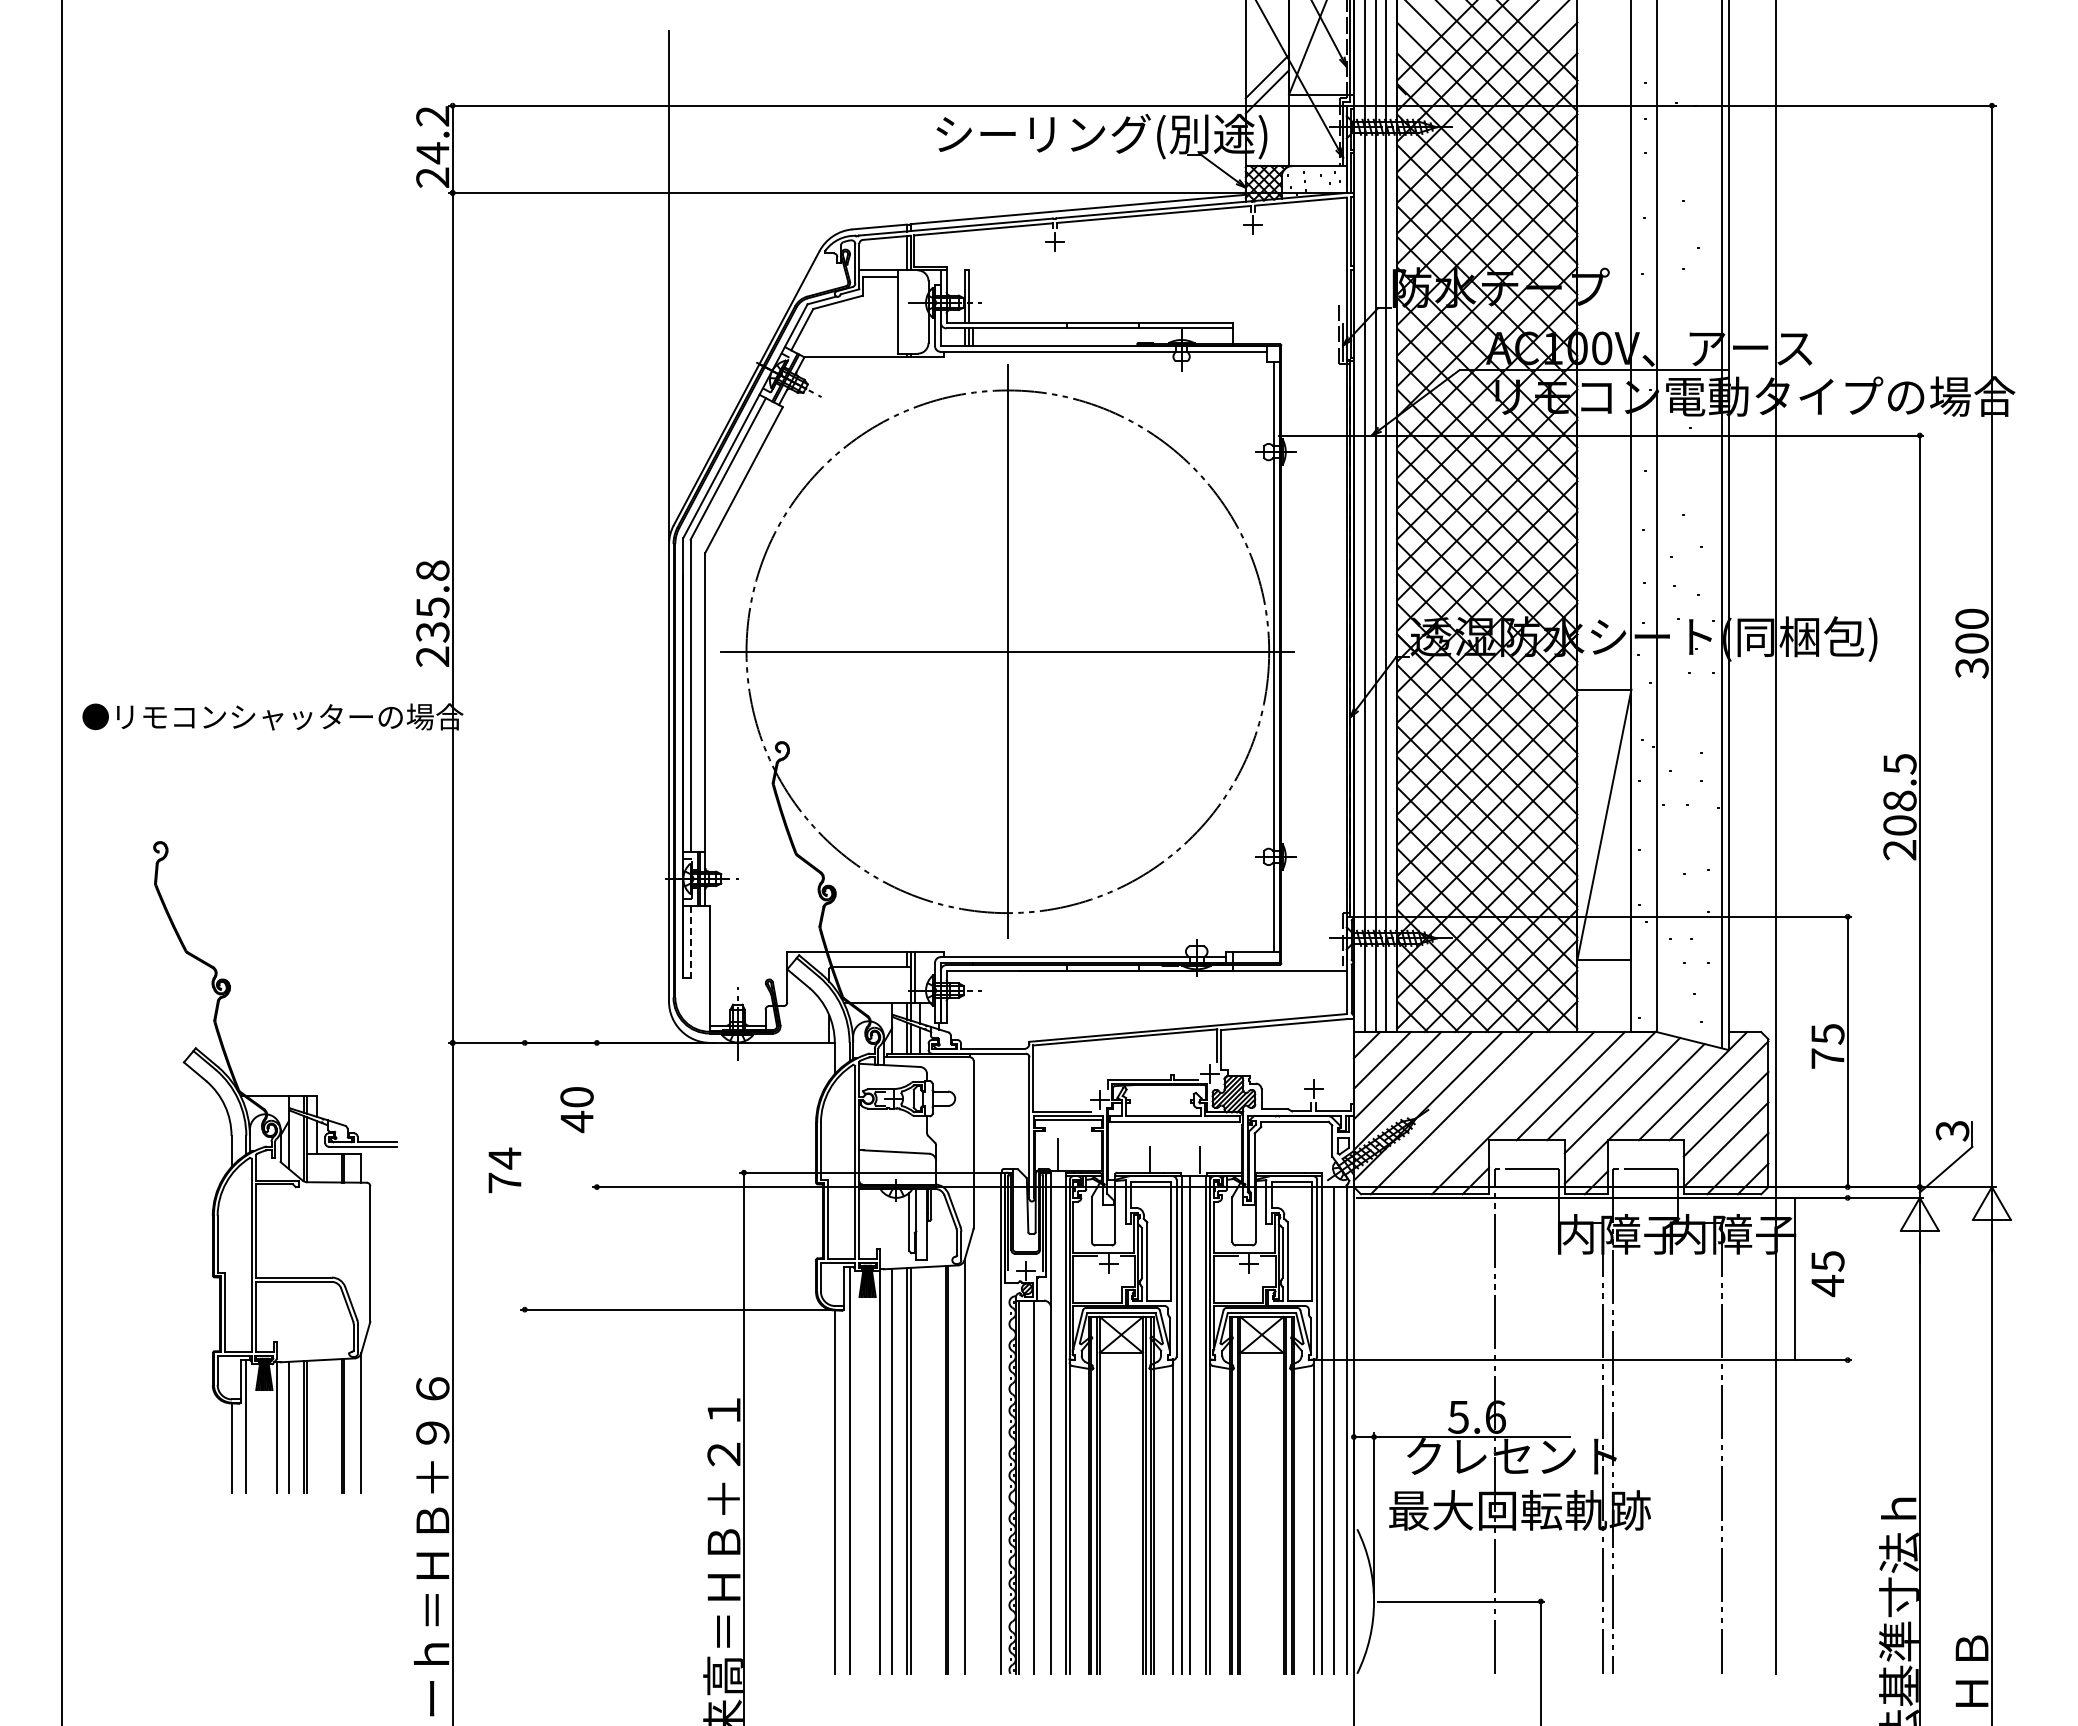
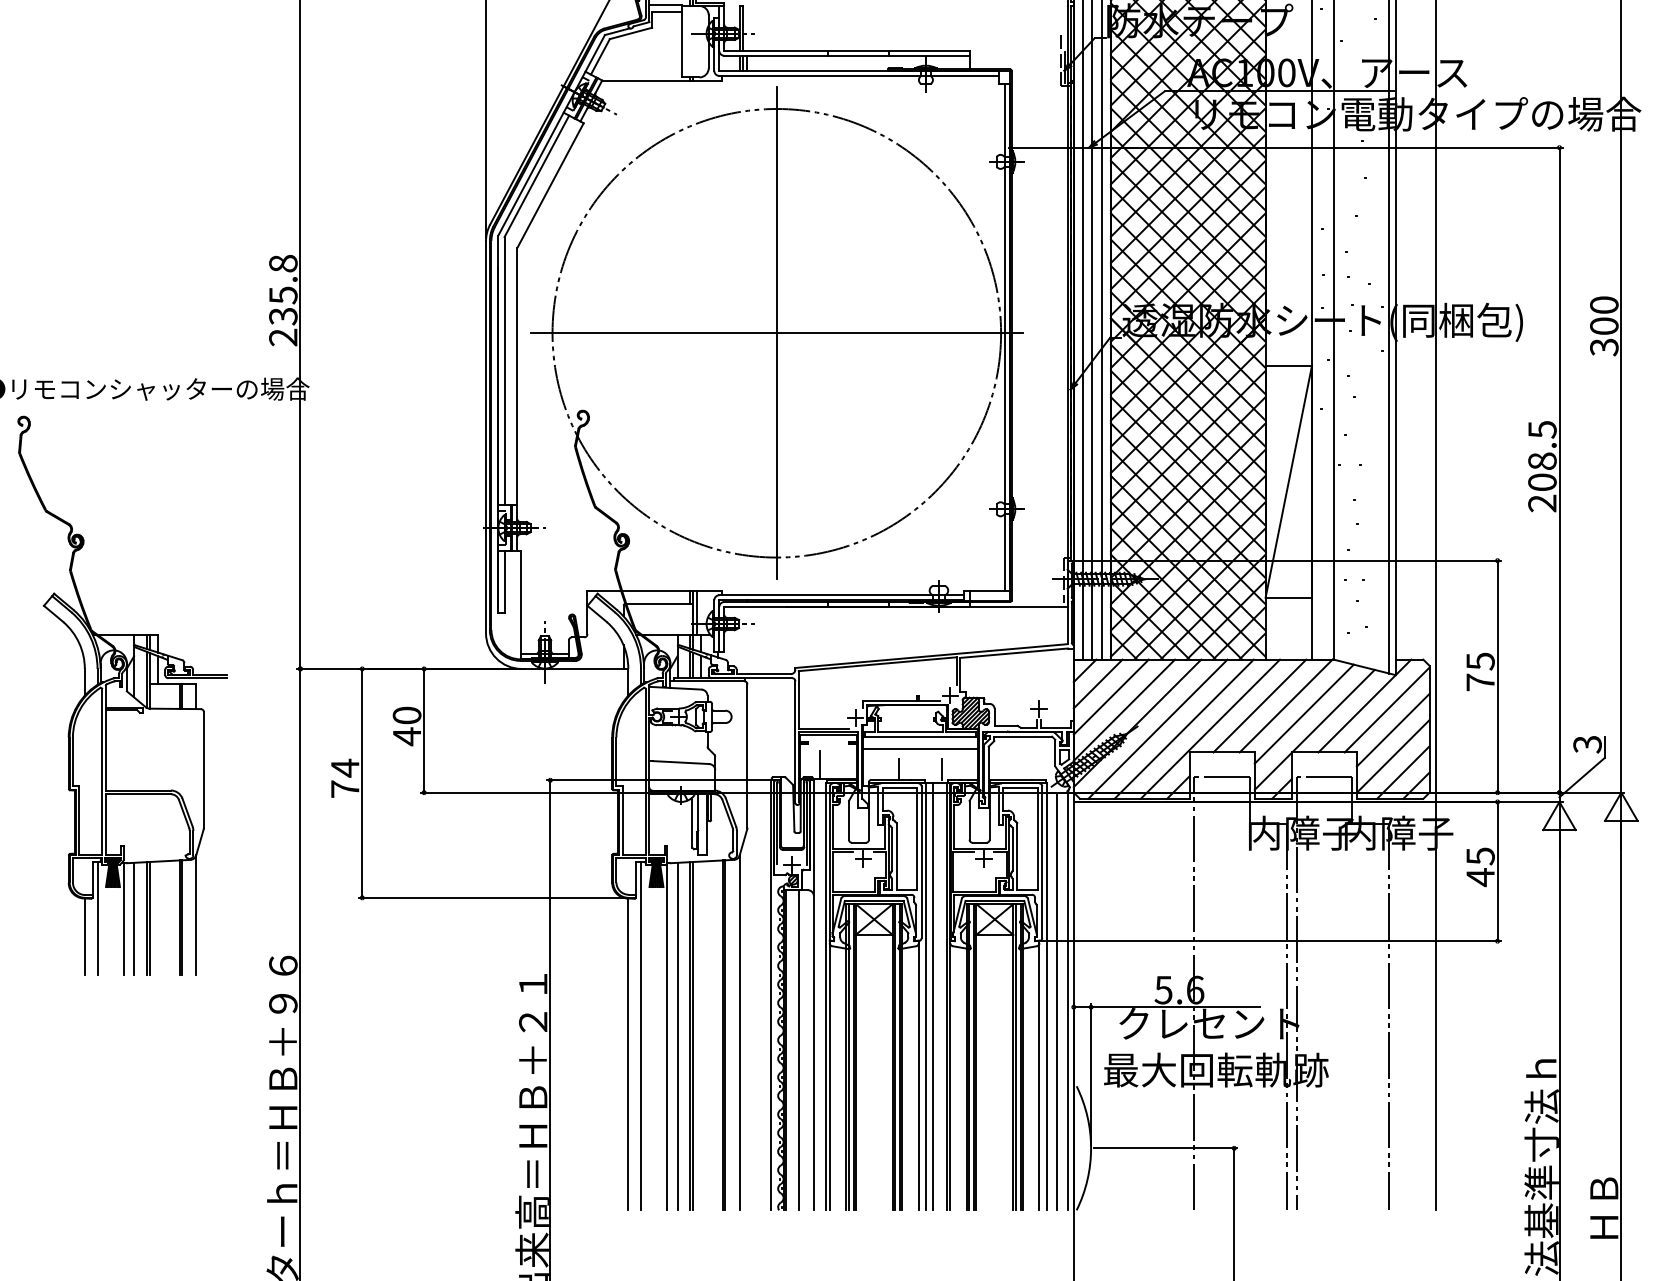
line: (690, 942) -> (504, 582), dashed -> solid
line: (1482, 1113) -> (1184, 729), added
line: (596, 1114) -> (423, 730), added
line: (1175, 1136) -> (920, 749), added
part: (275, 1167) -> (122, 696), moved
line: (524, 1175) -> (362, 782), added
line: (1794, 1278) -> (1497, 871), moved

